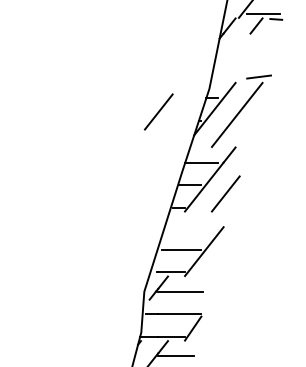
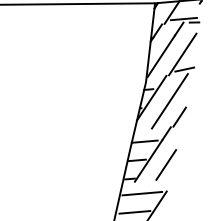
line: (230, 57) -> (160, 55), added
line: (257, 57) -> (182, 54), added
line: (158, 111) -> (106, 103), removed
line: (247, 135) -> (179, 116), added
line: (192, 227) -> (141, 193), added

